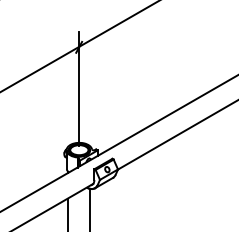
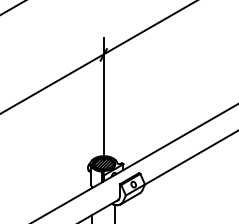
hatch: (79, 150) -> (104, 164), added

